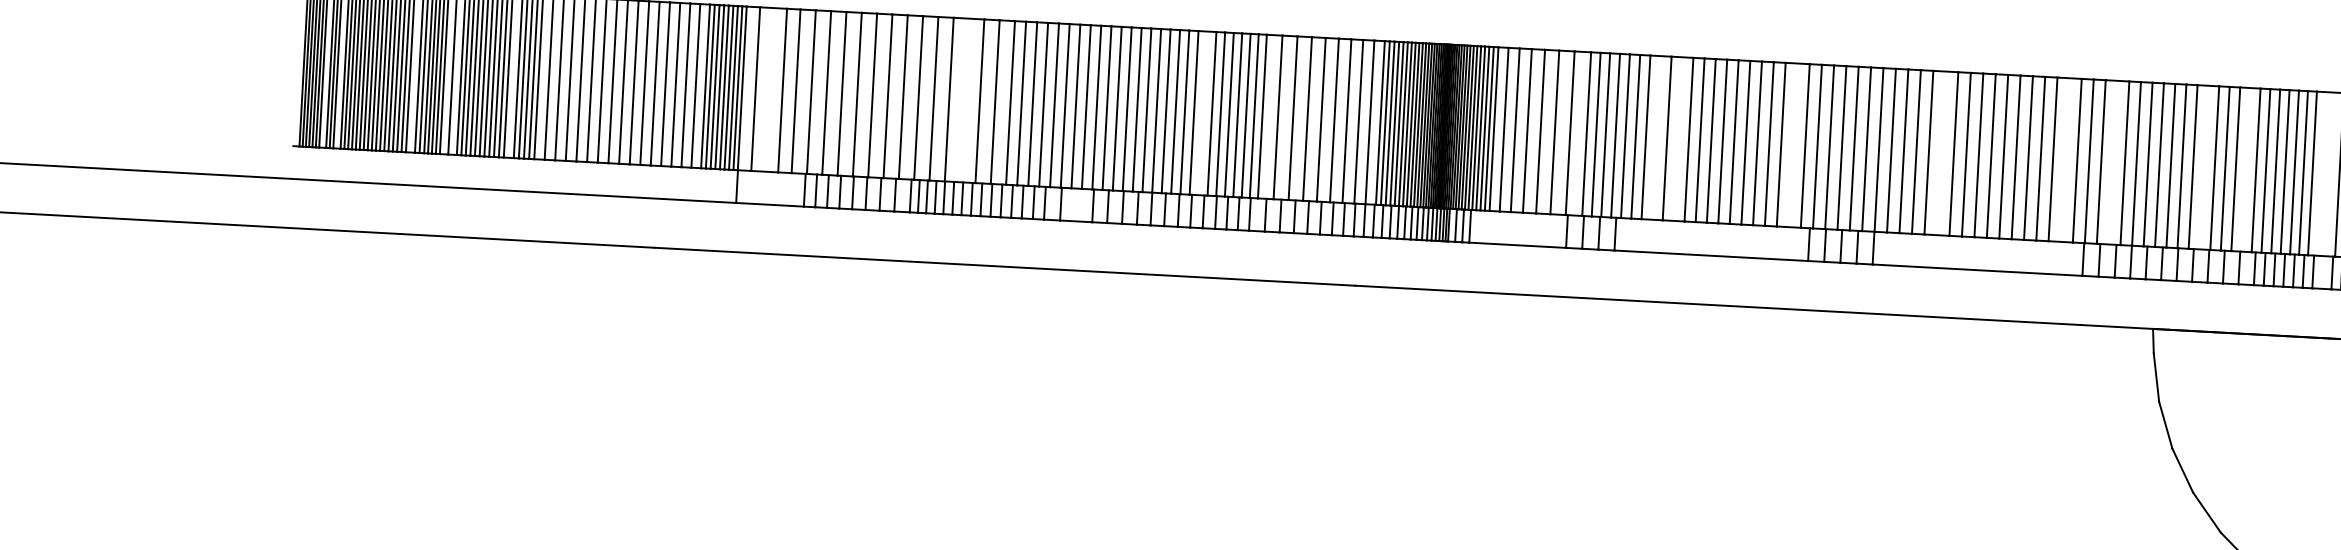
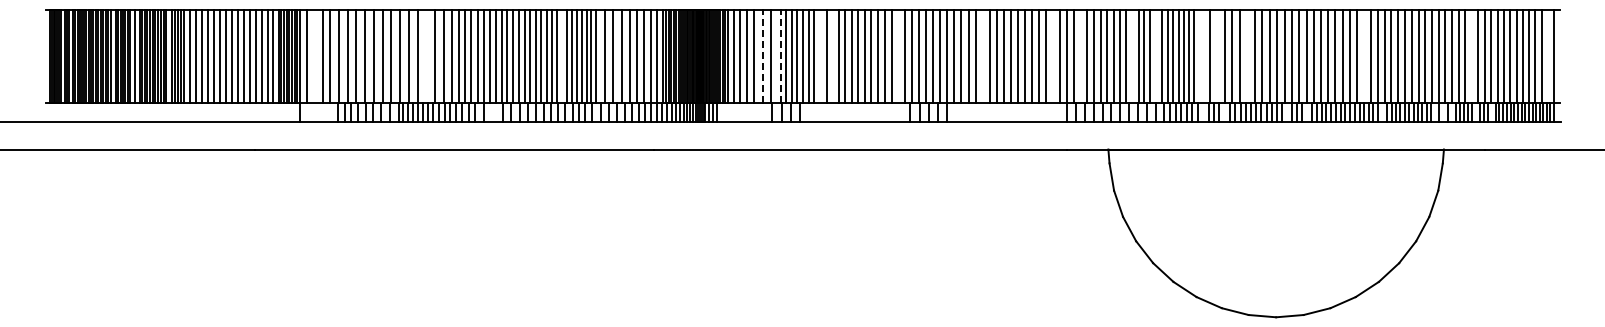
line: (1554, 132) -> (762, 56), solid -> dashed
line: (1586, 134) -> (780, 56), solid -> dashed

